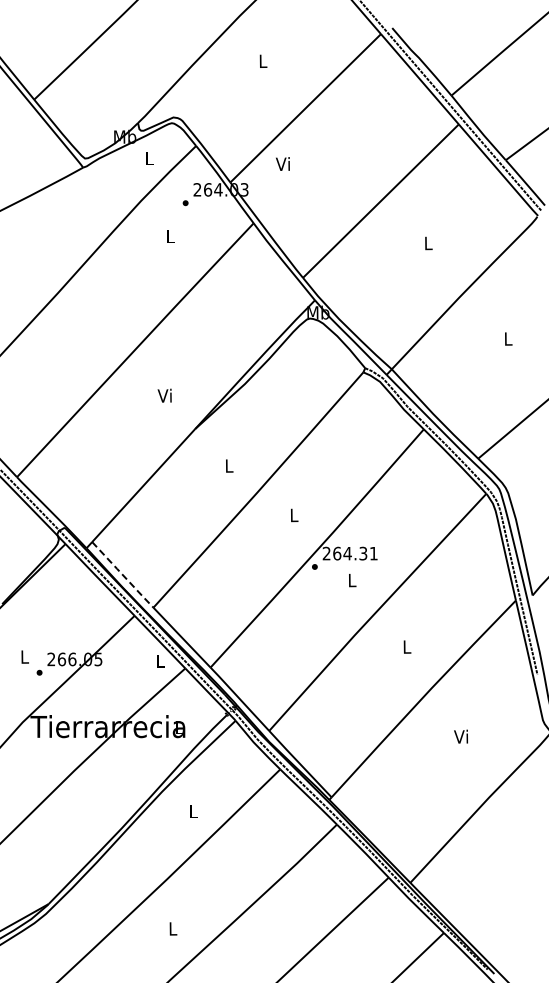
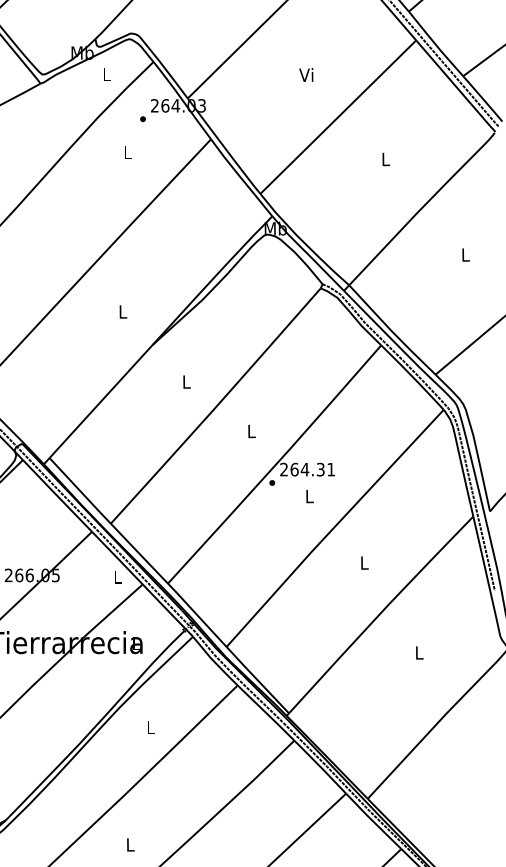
text: (282, 163) -> (305, 74), moved
text: (164, 395) -> (121, 311), Vi -> L
line: (122, 575) -> (79, 491), dashed -> solid
text: (461, 736) -> (418, 652), Vi -> L

